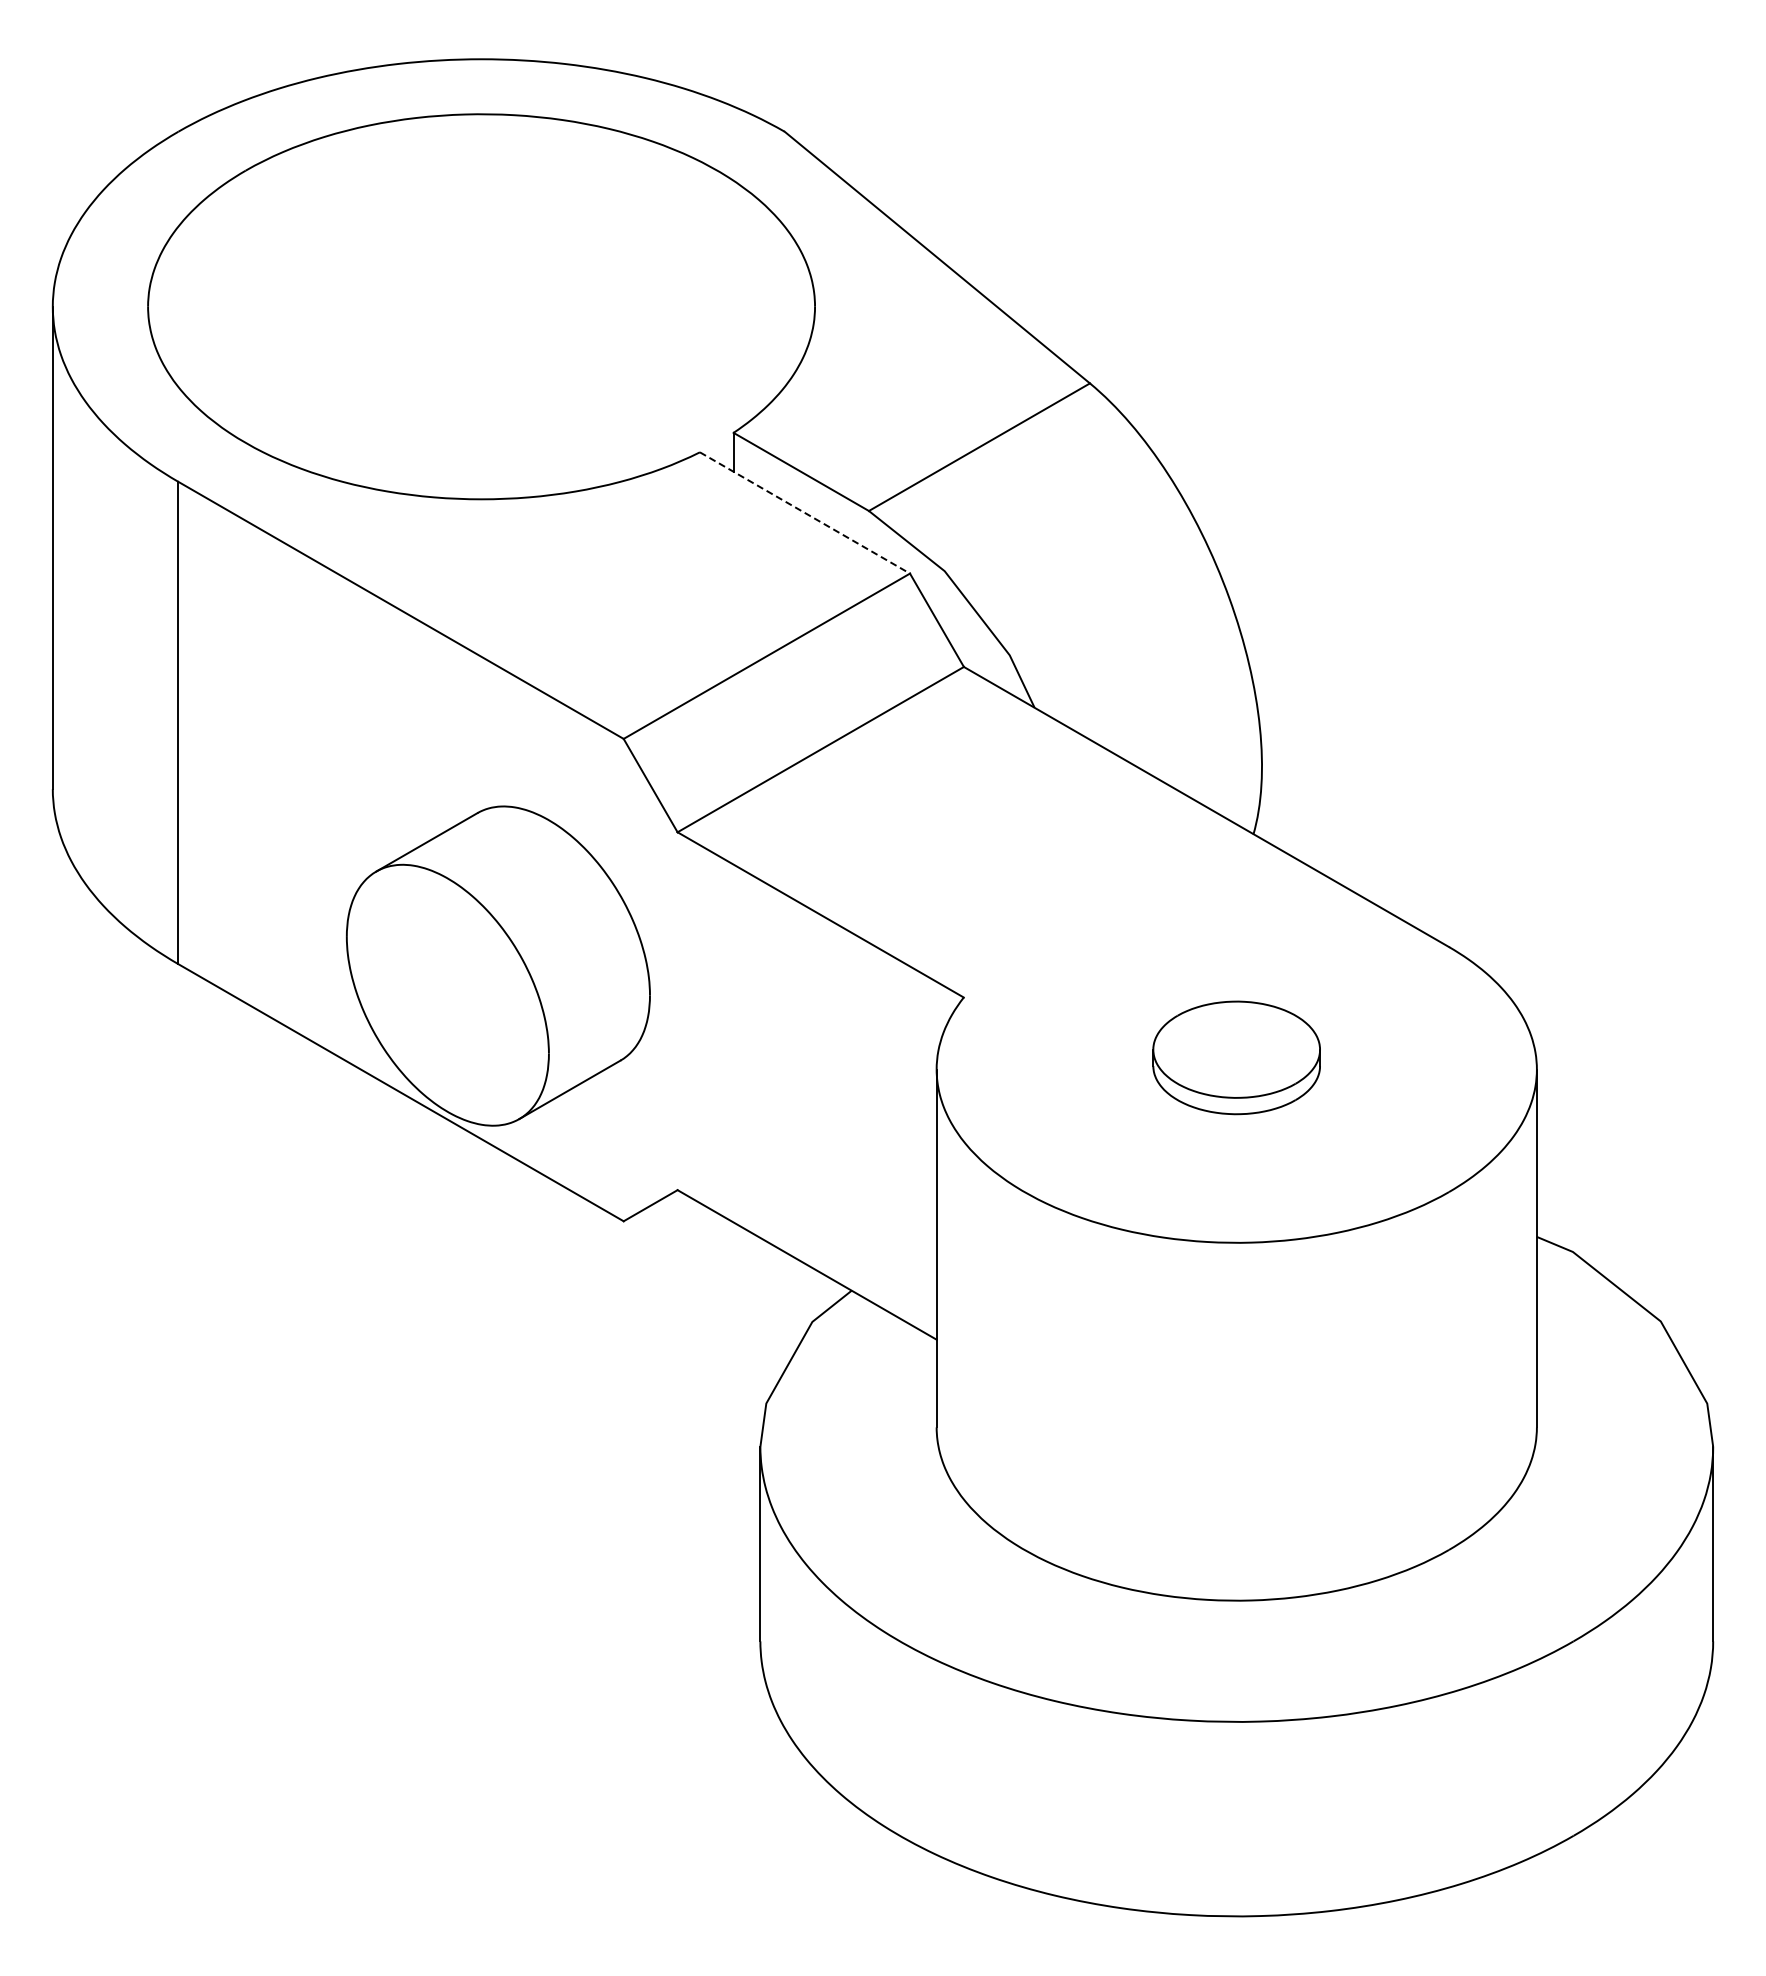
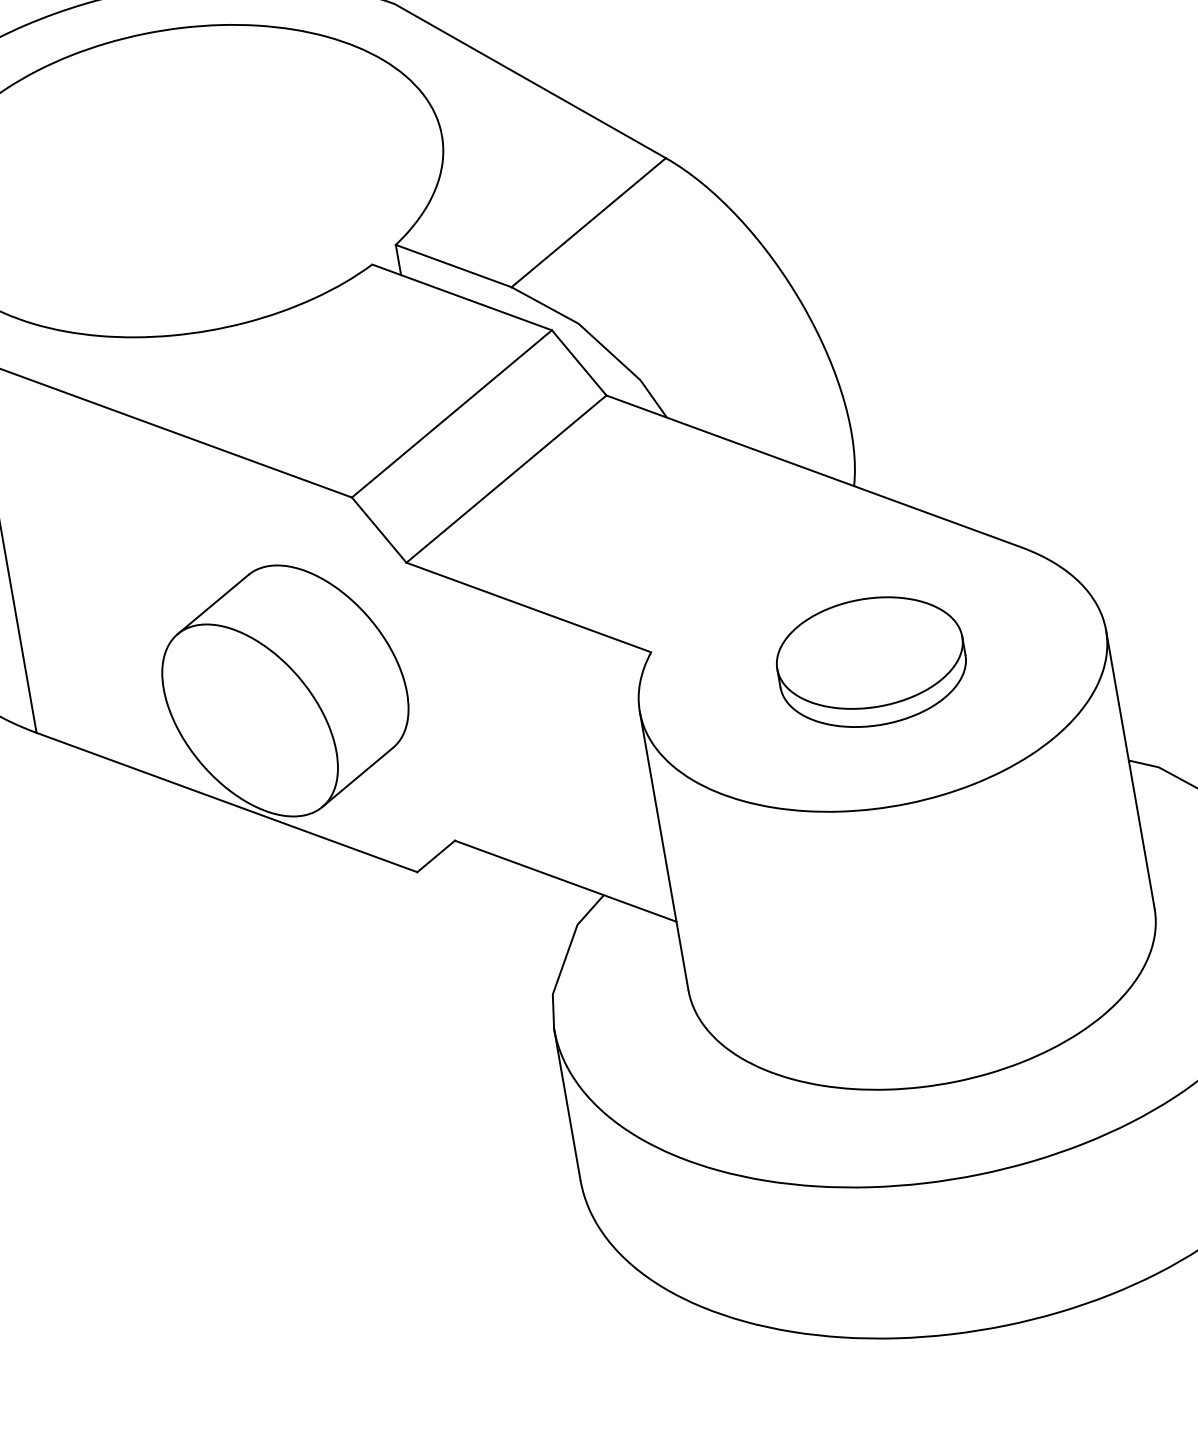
line: (805, 513) -> (462, 297), dashed -> solid
part: (1236, 1057) -> (871, 661), size x1.43

